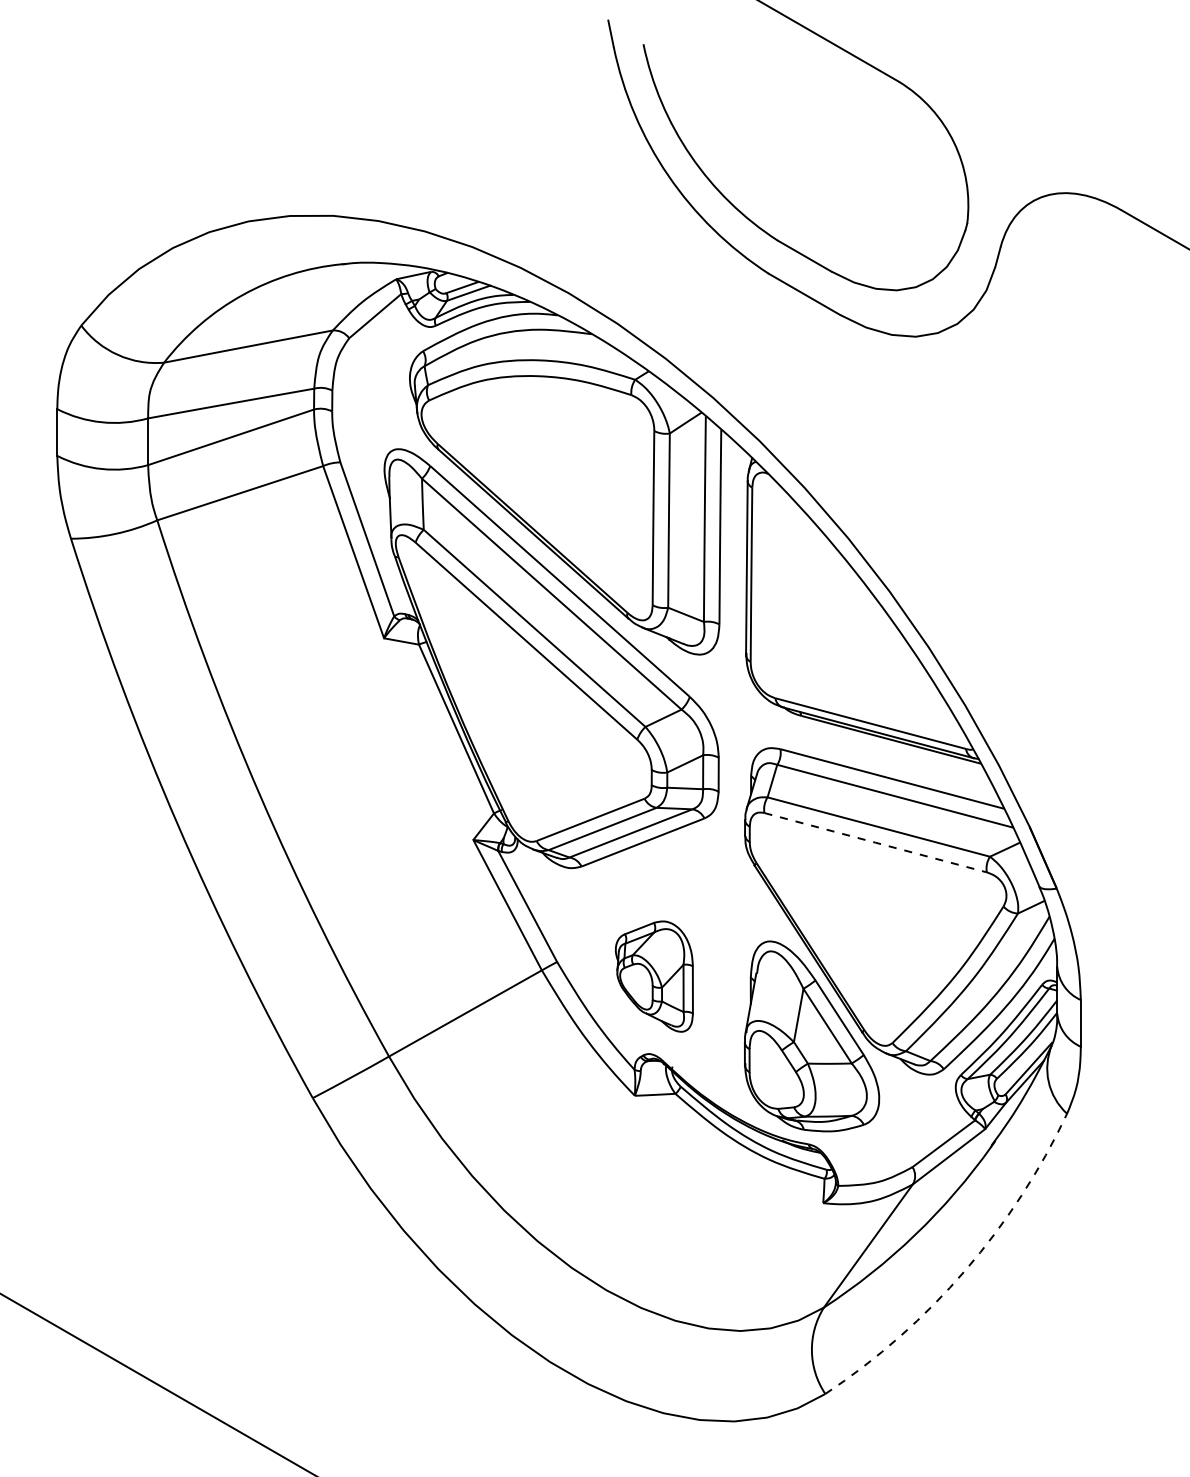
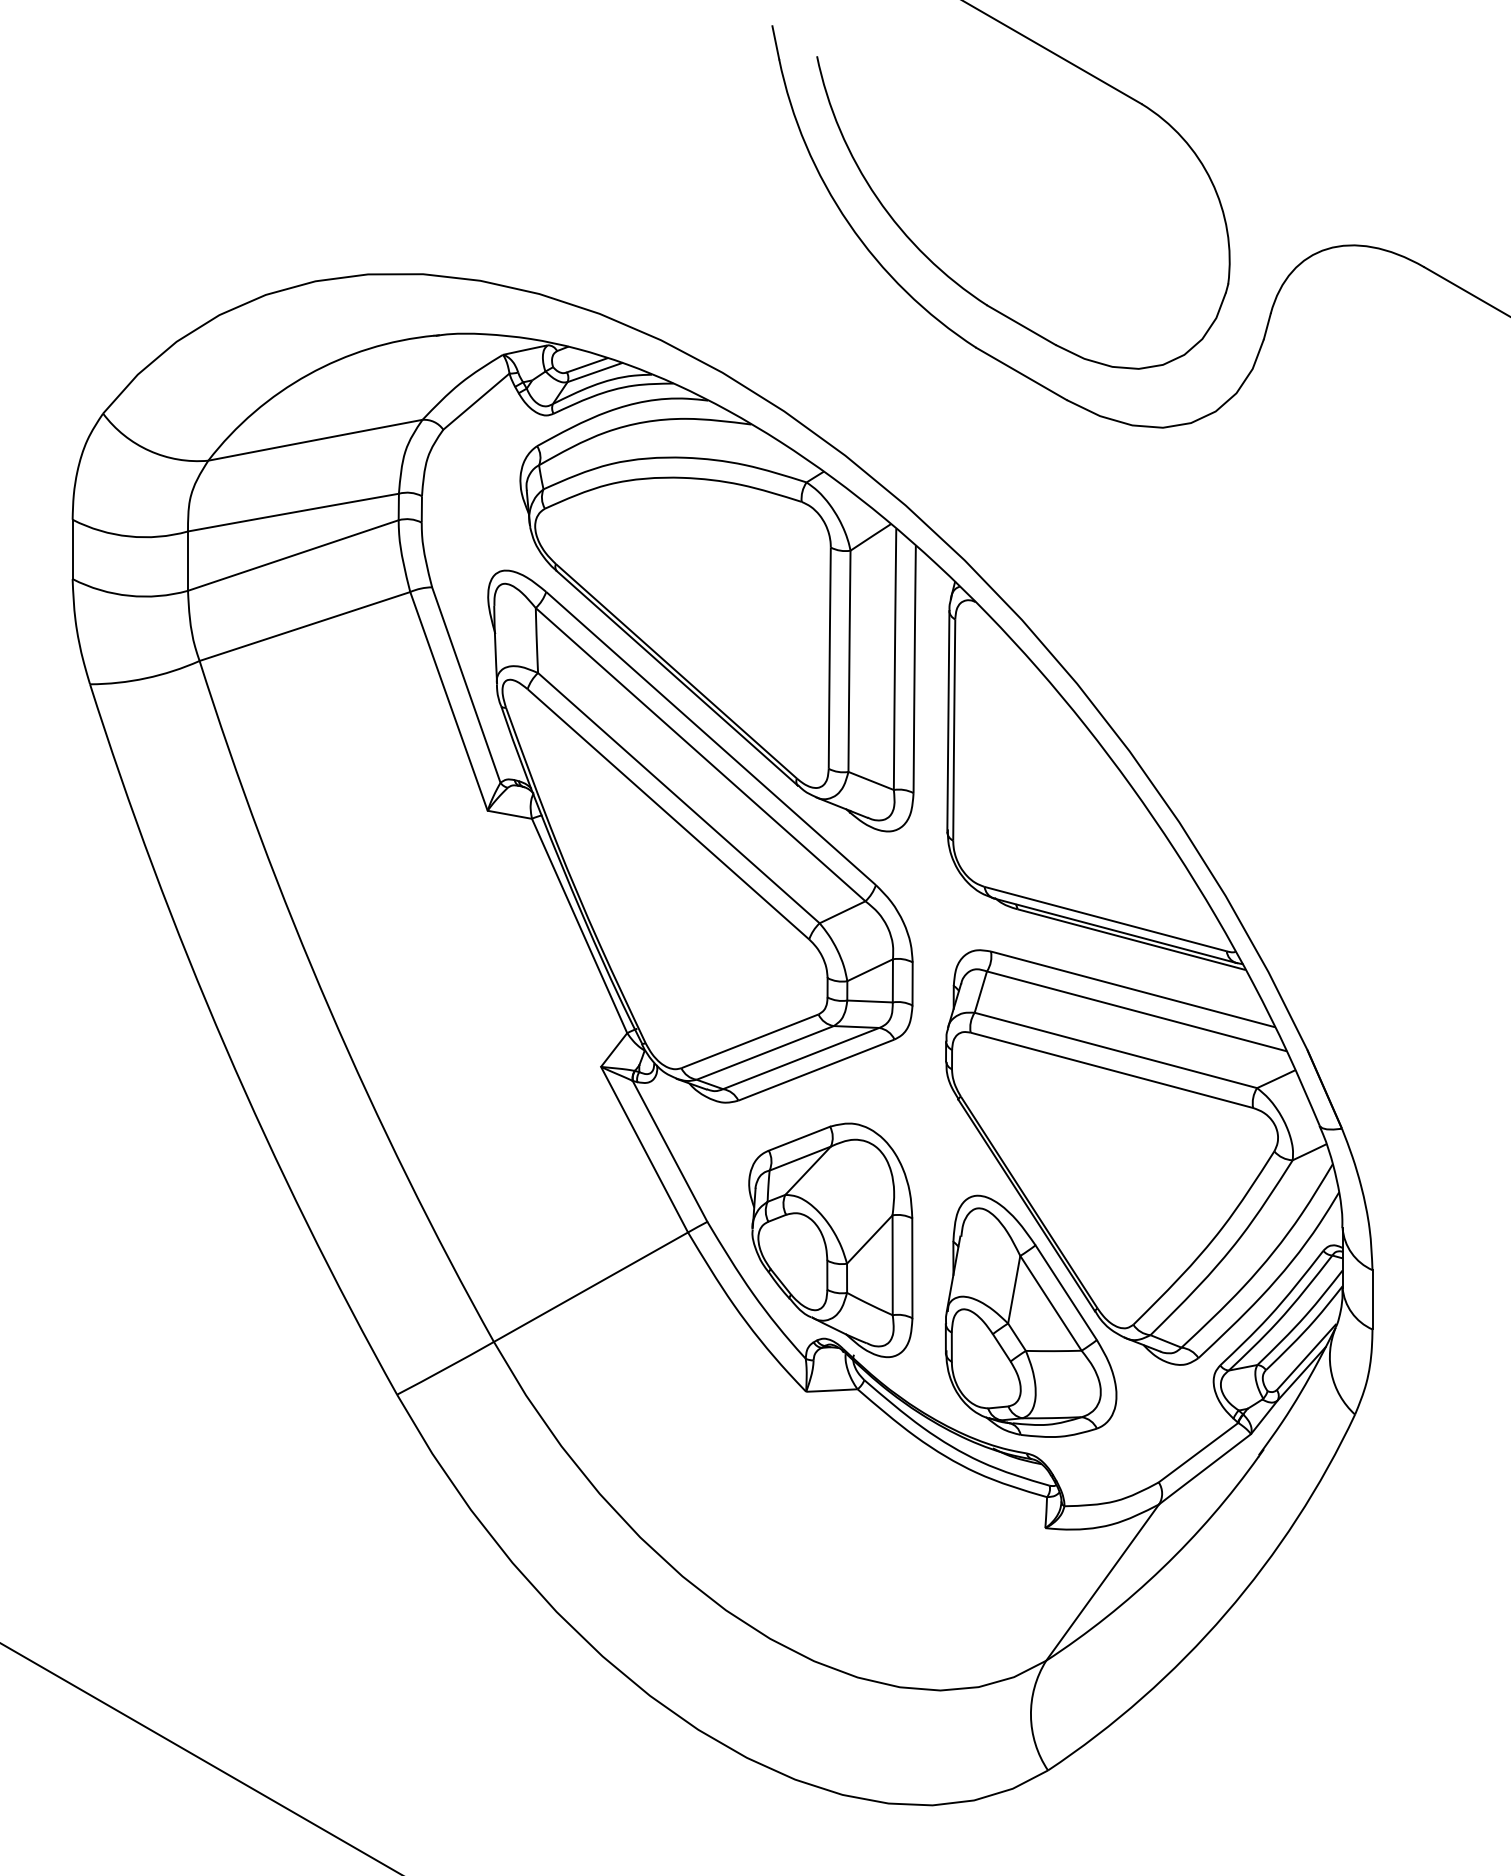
line: (875, 842) -> (1111, 1070), dashed -> solid
part: (654, 976) -> (830, 1240), size x1.67
arc: (965, 1270) -> (1225, 1613), dashed -> solid

